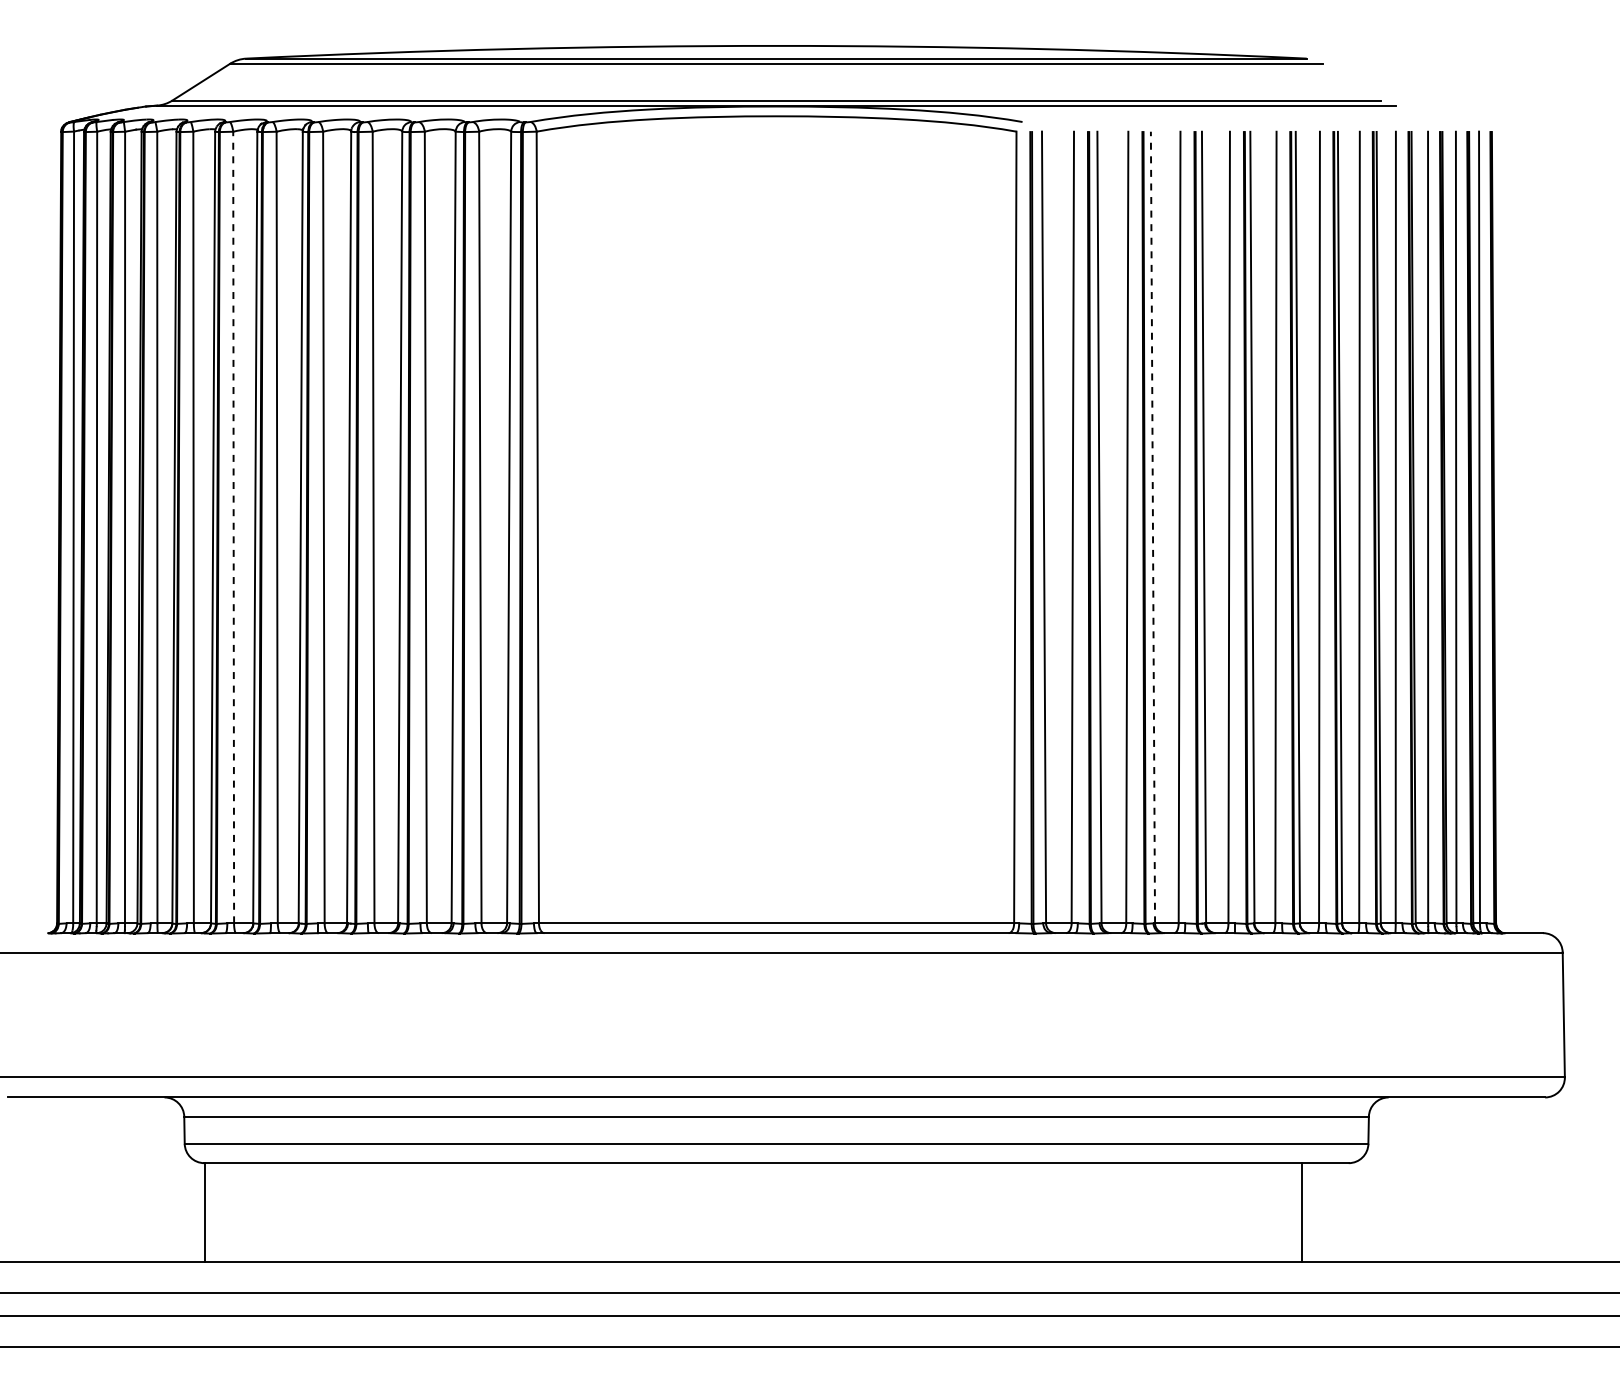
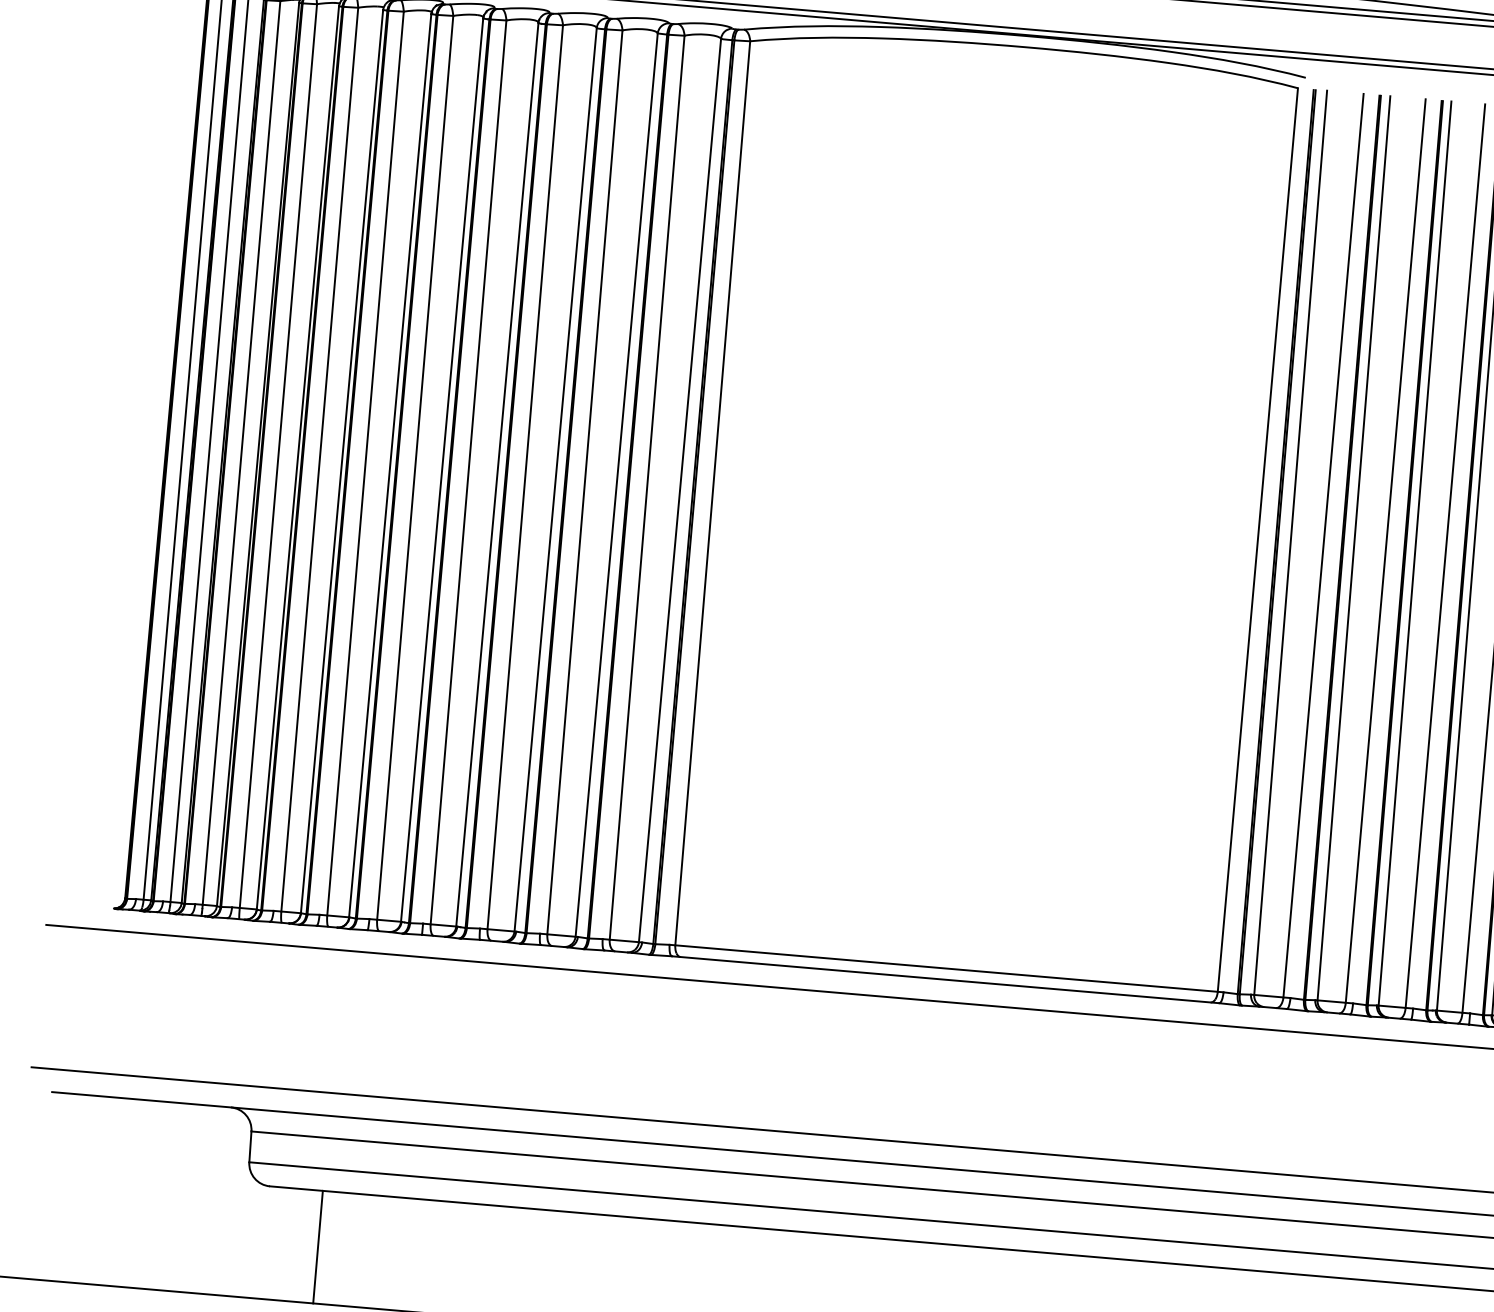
line: (233, 527) -> (365, 463), dashed -> solid
line: (1152, 527) -> (1414, 553), dashed -> solid
line: (204, 1212) -> (317, 1247), moved

